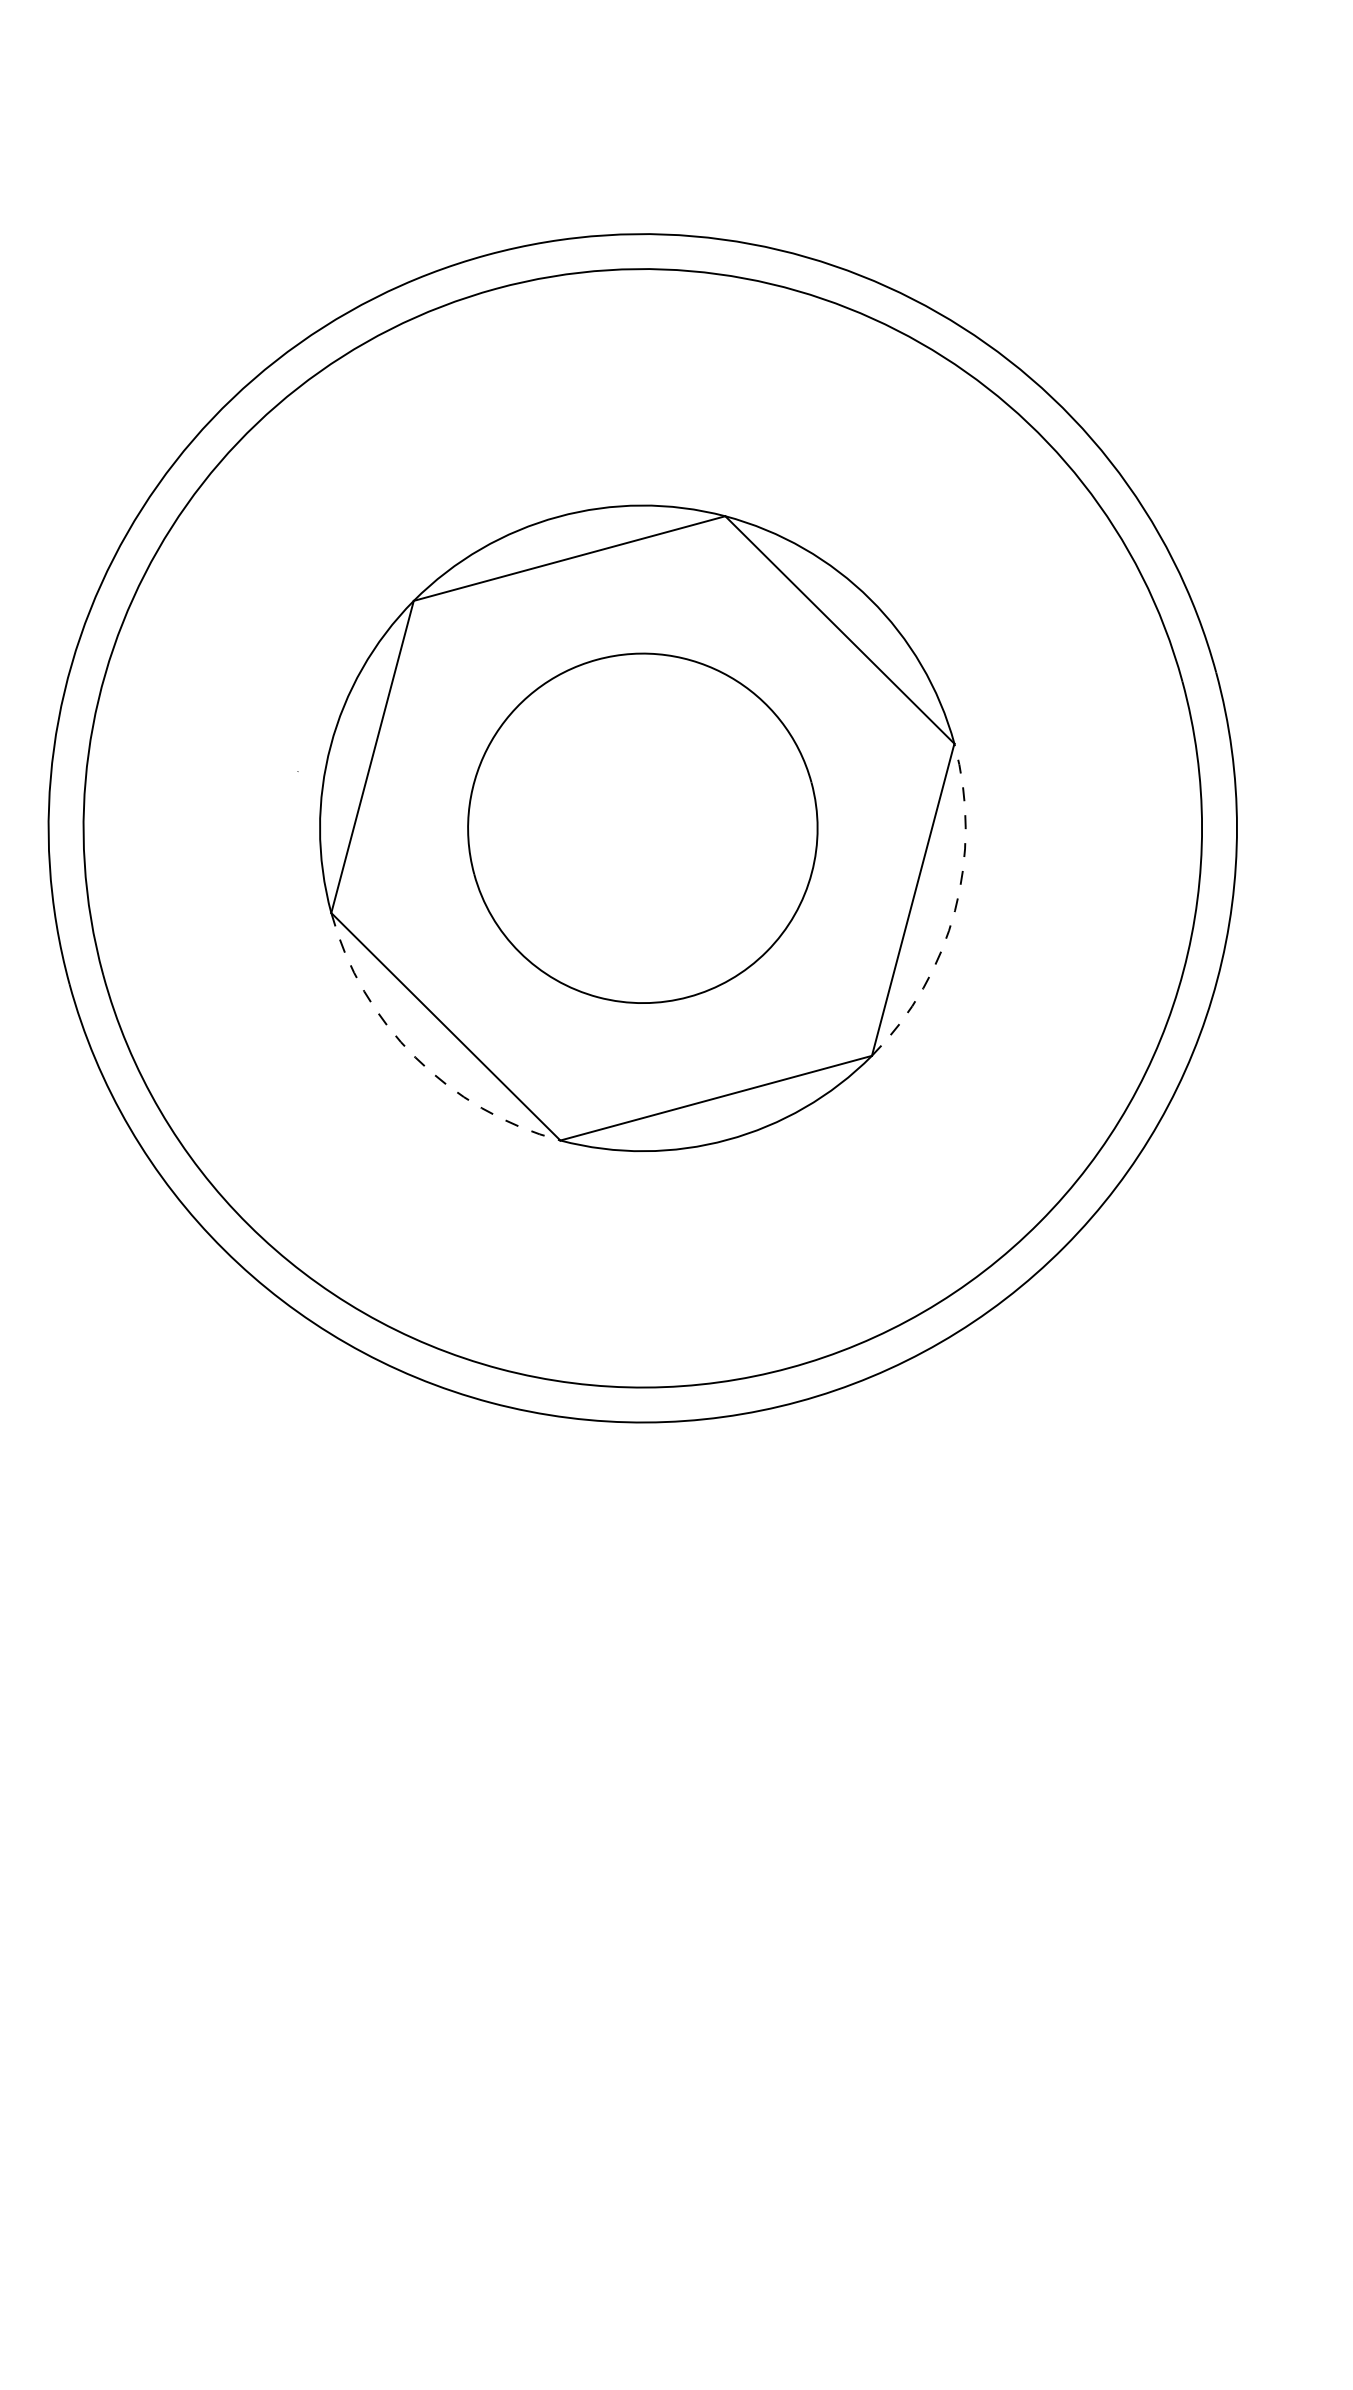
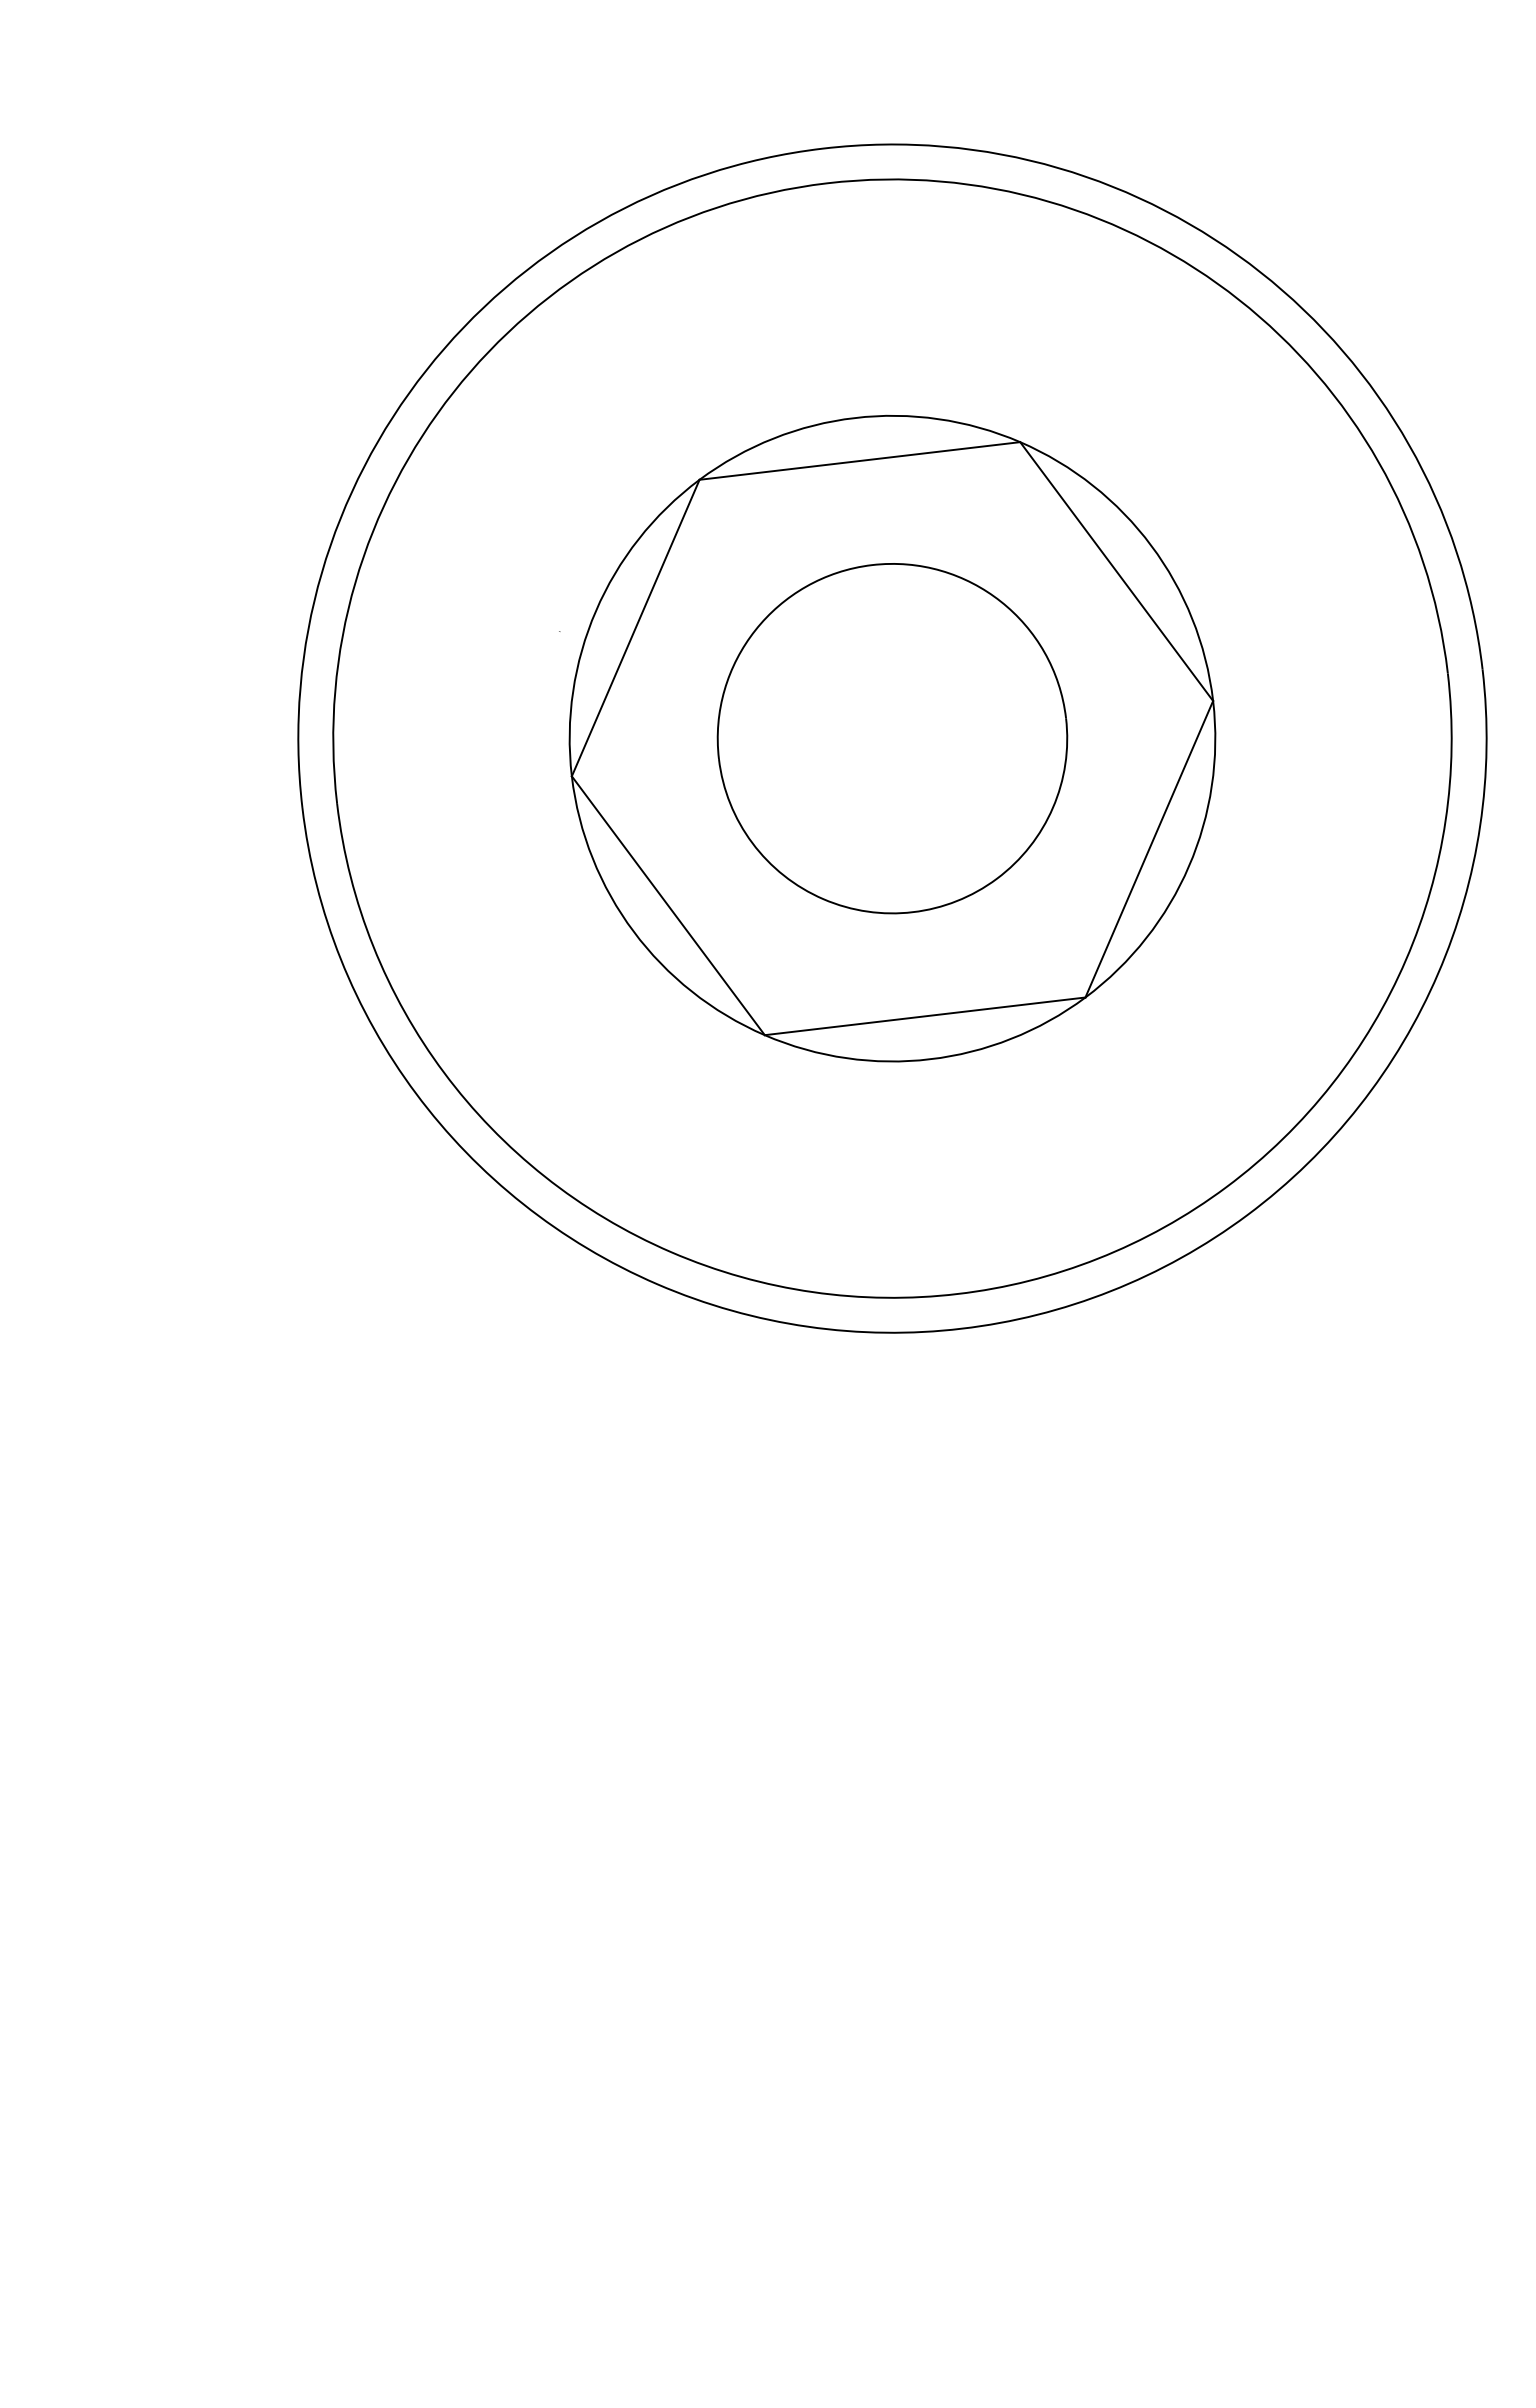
arc: (955, 910) -> (1189, 866), dashed -> solid
arc: (415, 1057) -> (633, 931), dashed -> solid

